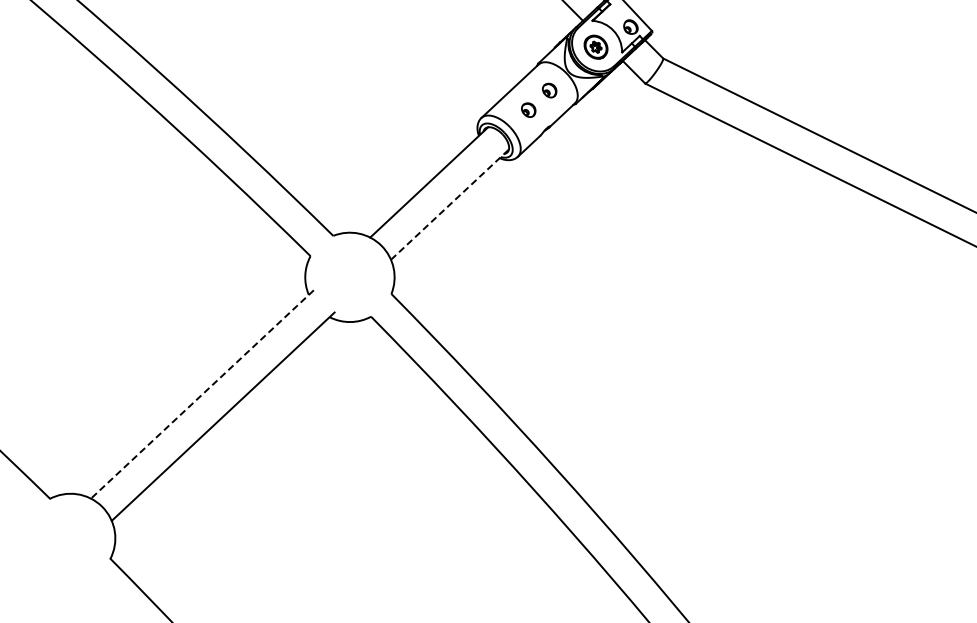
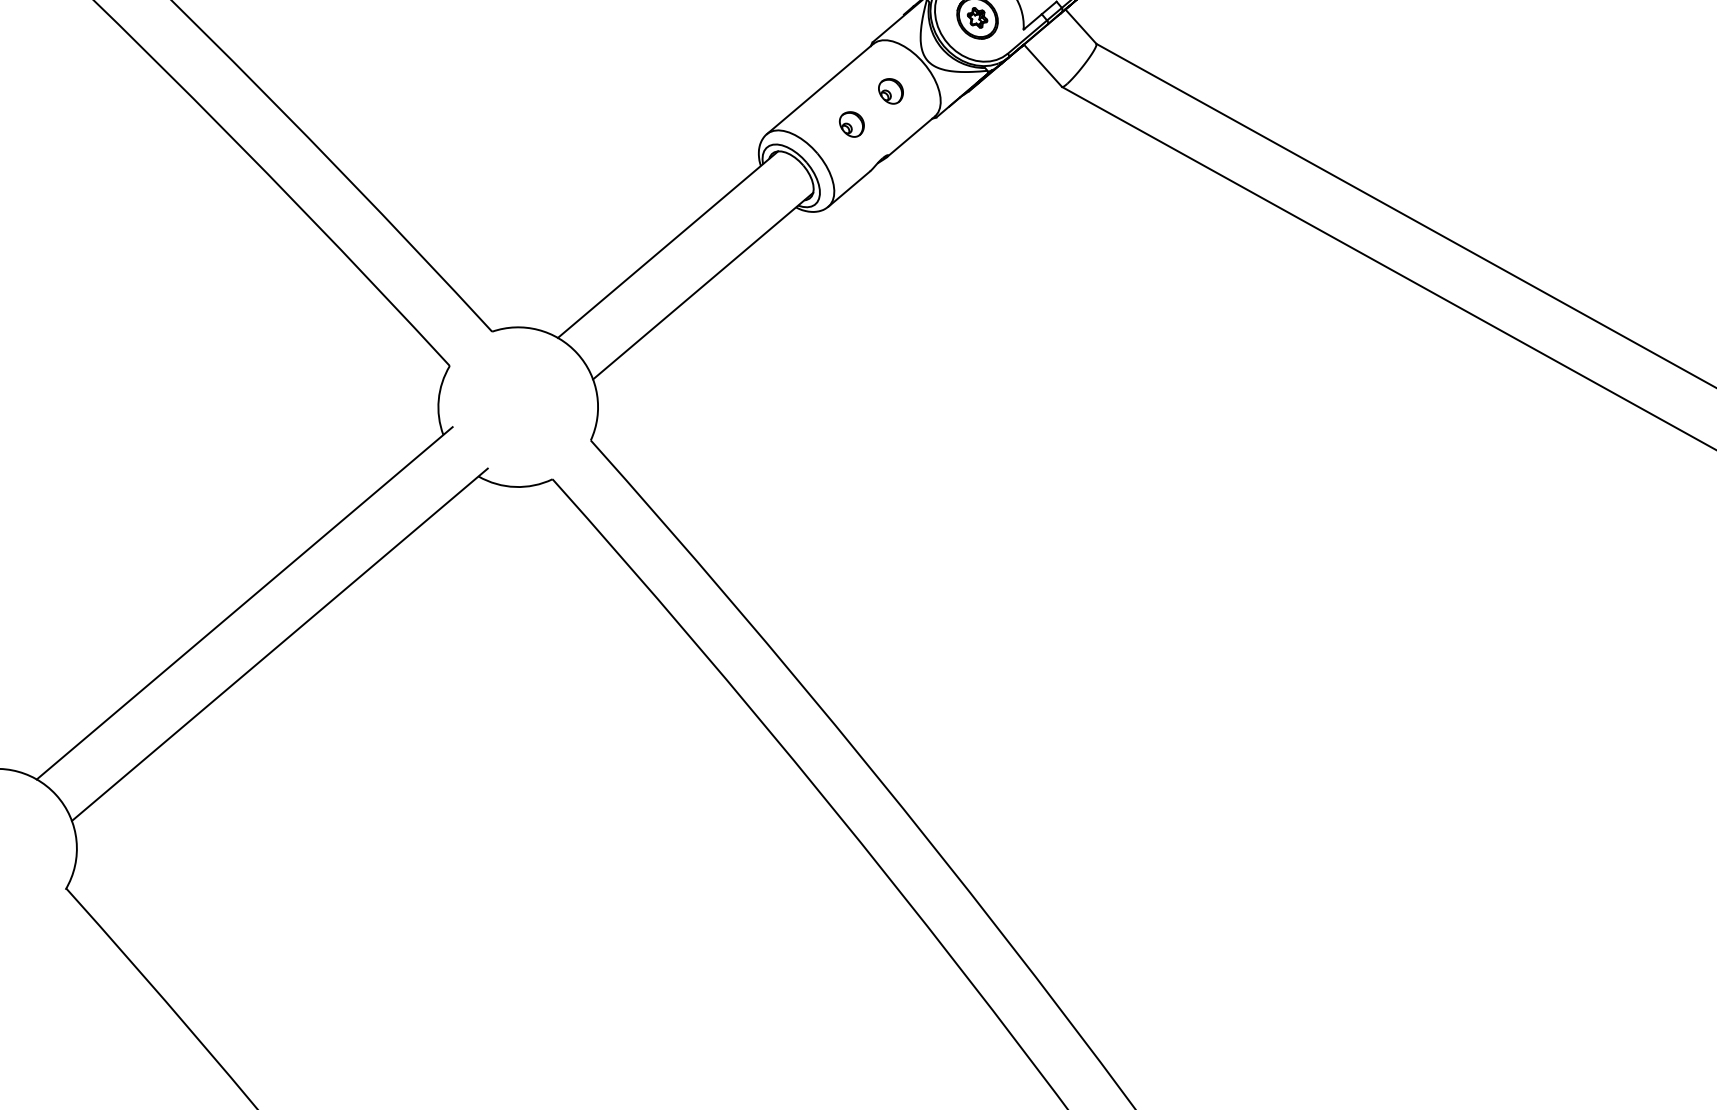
line: (450, 204) -> (704, 285), dashed -> solid
line: (202, 394) -> (244, 603), dashed -> solid

